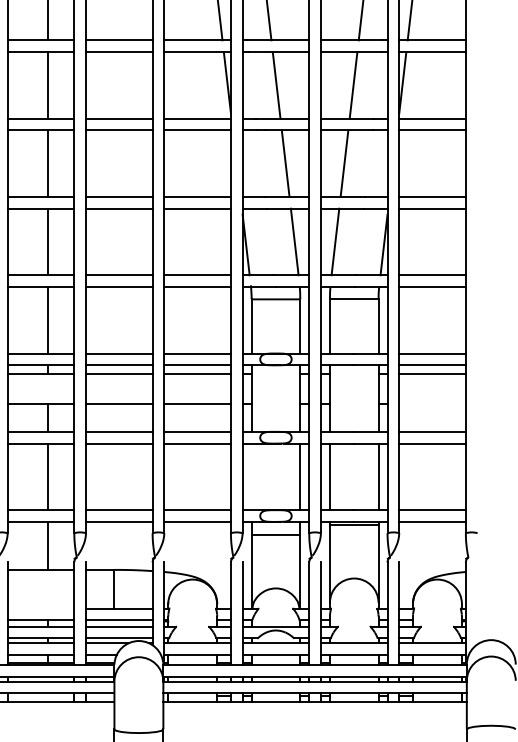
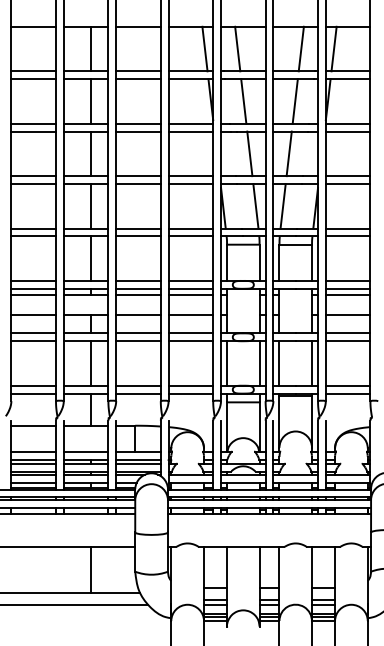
line: (431, 403) -> (347, 314), added
line: (252, 476) -> (227, 363), added
line: (40, 608) -> (85, 451), added

